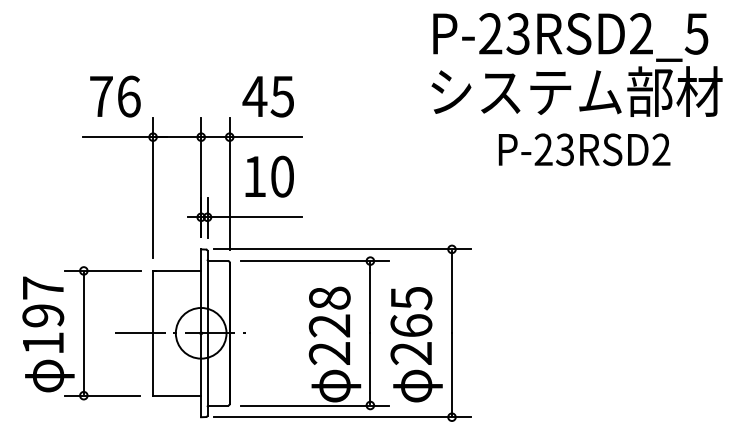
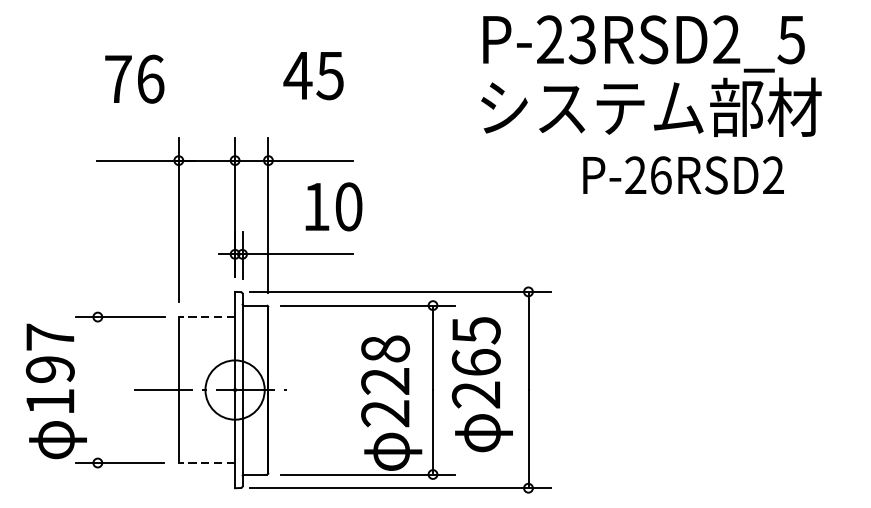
text: (576, 64) -> (650, 75), moved
text: (115, 96) -> (134, 79), moved
text: (267, 96) -> (312, 75), moved
text: (565, 149) -> (661, 175), P-23RSD2 -> P-26RSD2
text: (269, 176) -> (333, 206), moved
line: (176, 270) -> (206, 316), solid -> dashed
line: (83, 333) -> (97, 390), removed
text: (416, 344) -> (482, 384), moved
line: (176, 395) -> (206, 462), solid -> dashed

